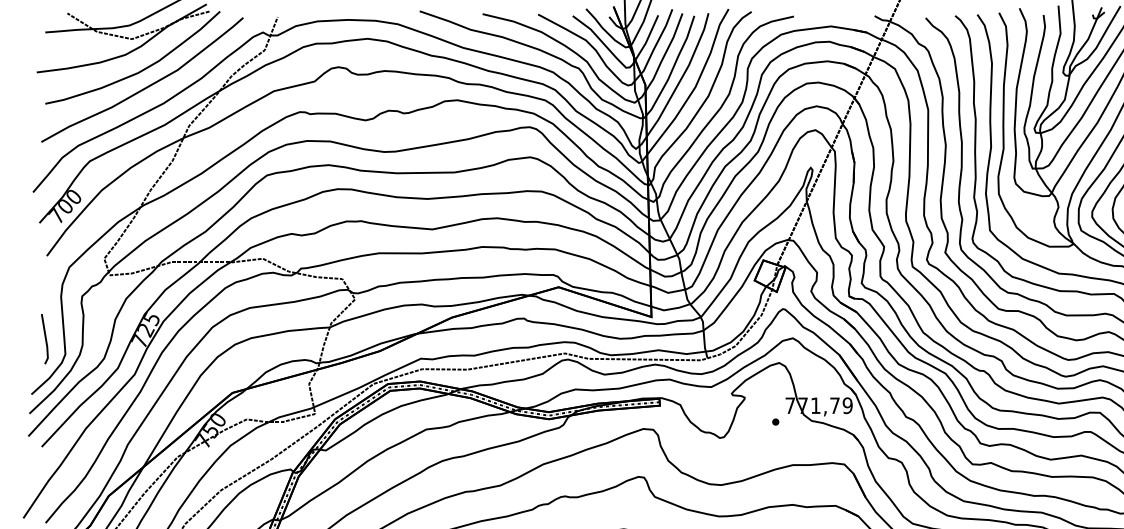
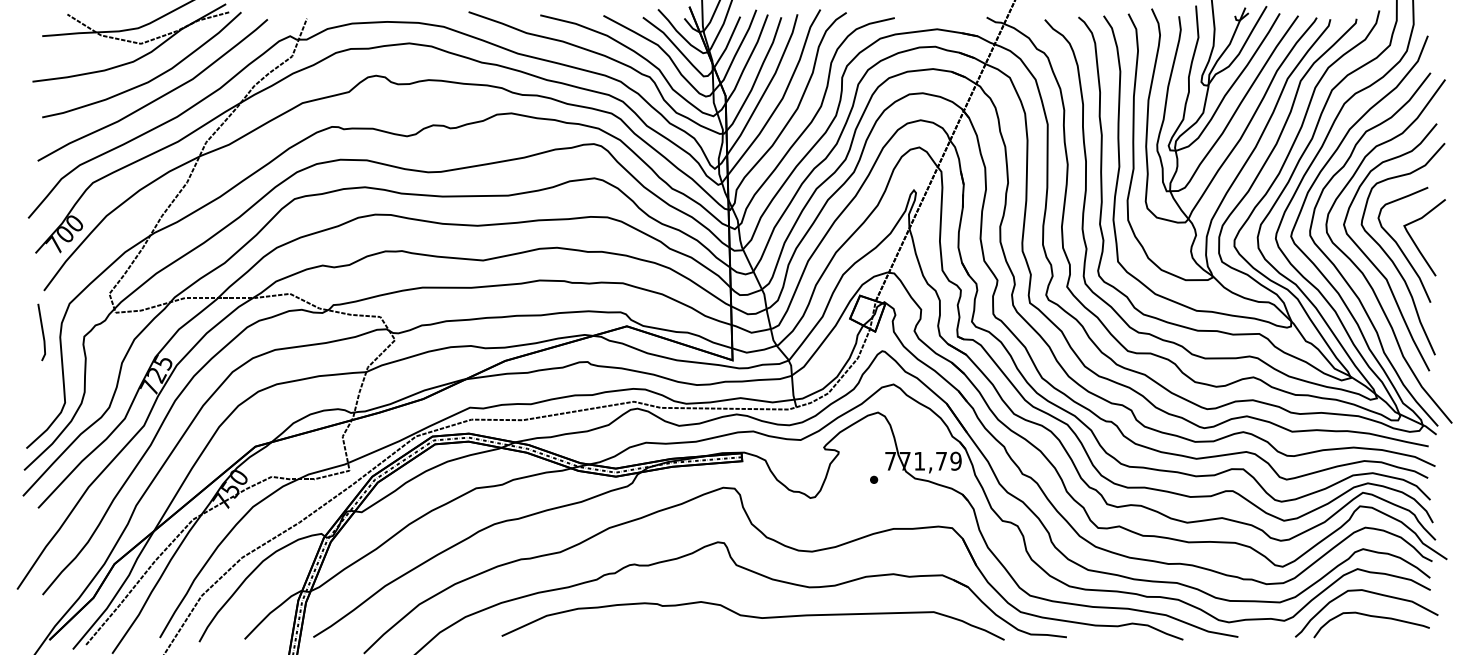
line: (44, 338) -> (41, 331), moved

